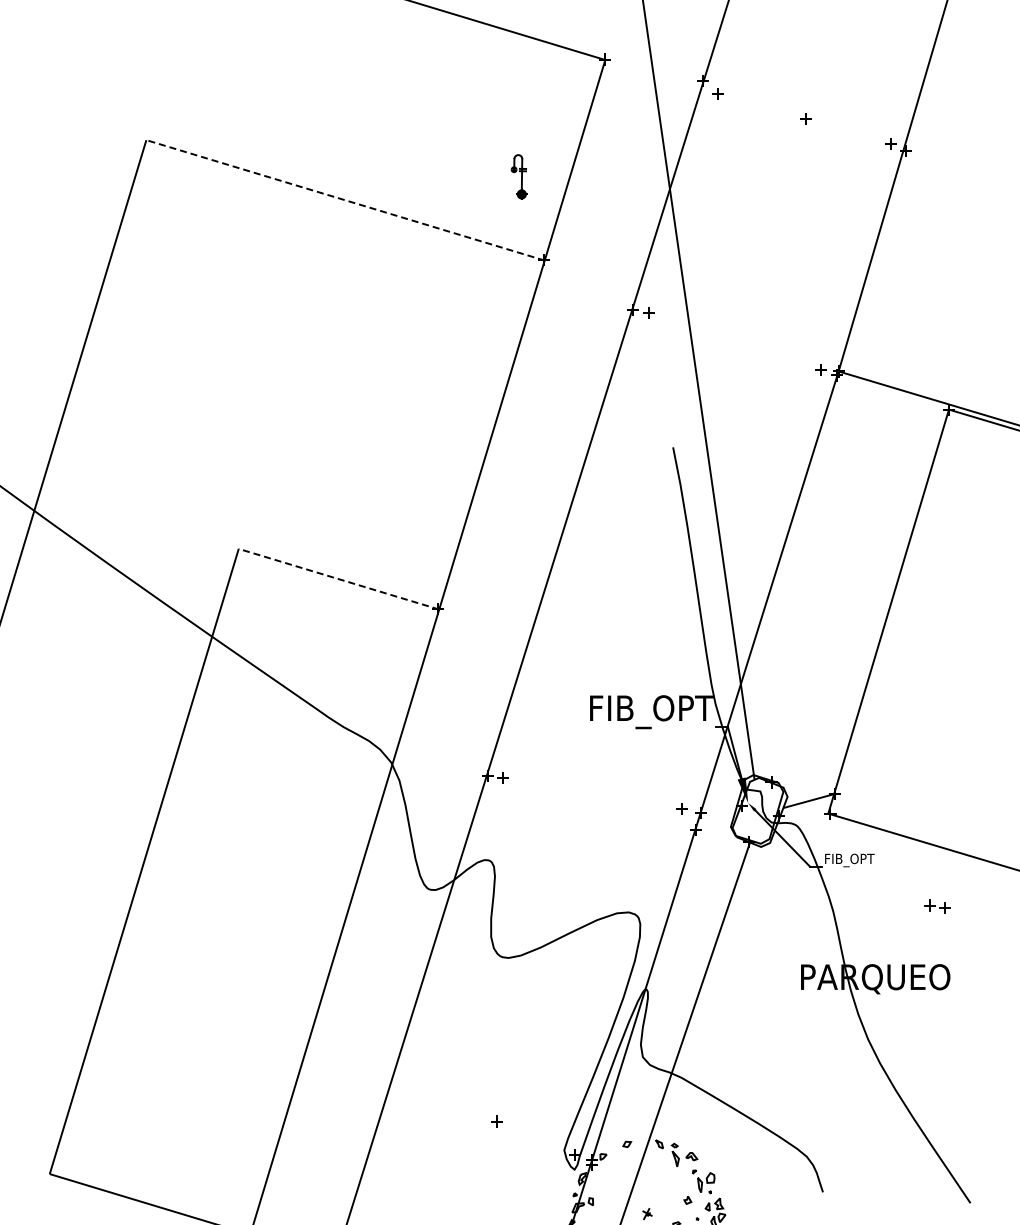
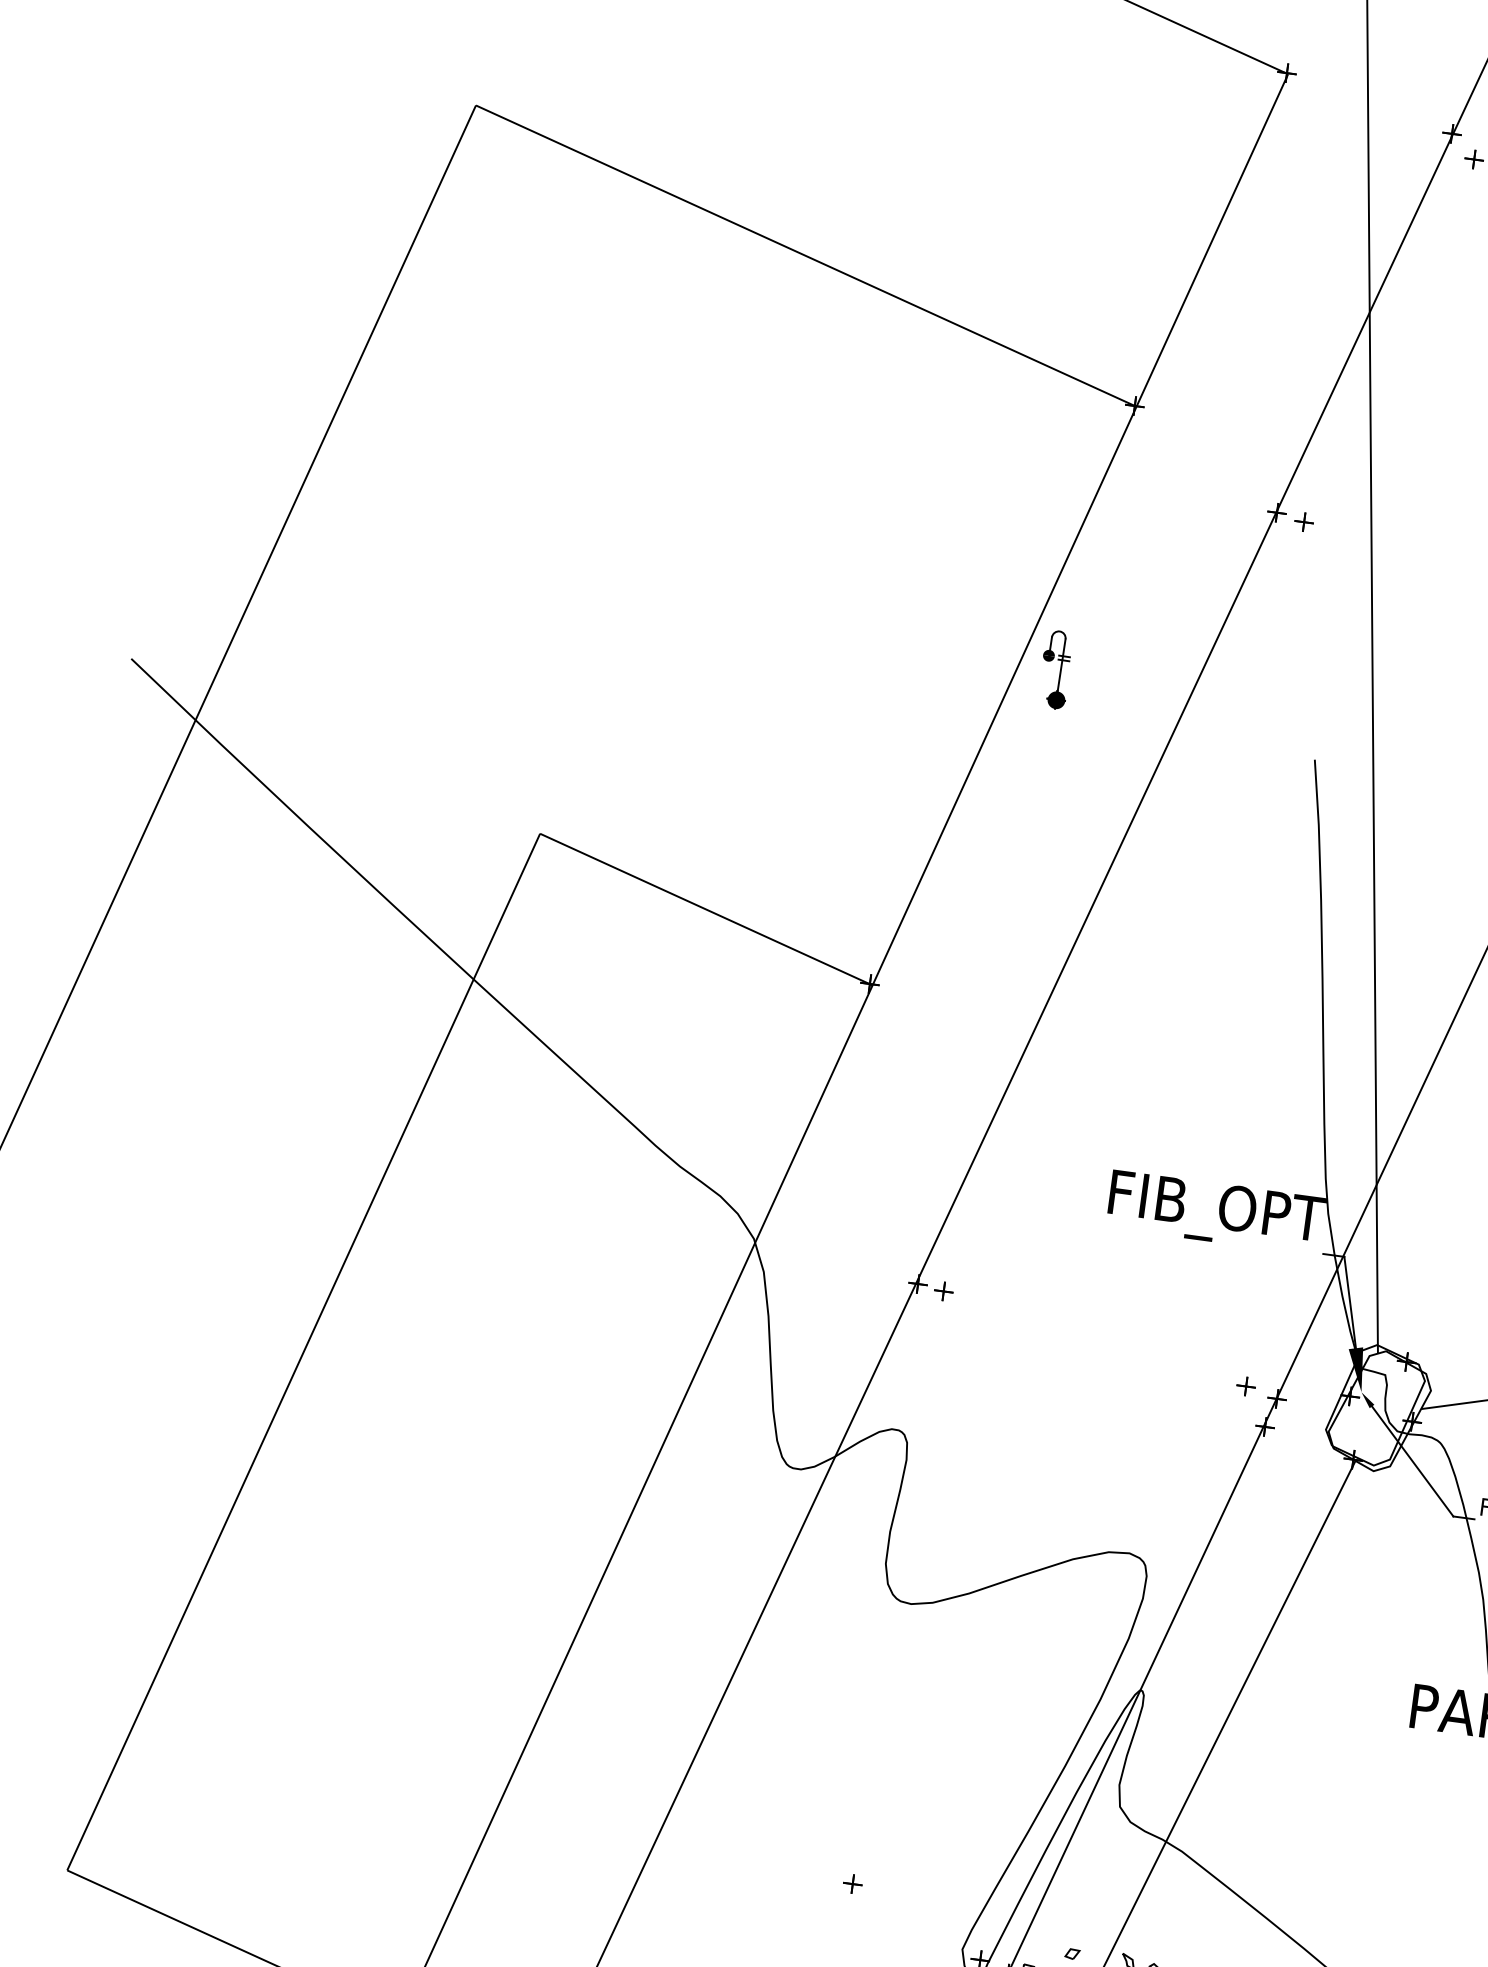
part: (518, 176) -> (1054, 668), moved
line: (345, 200) -> (806, 256), dashed -> solid
line: (339, 579) -> (707, 910), dashed -> solid

